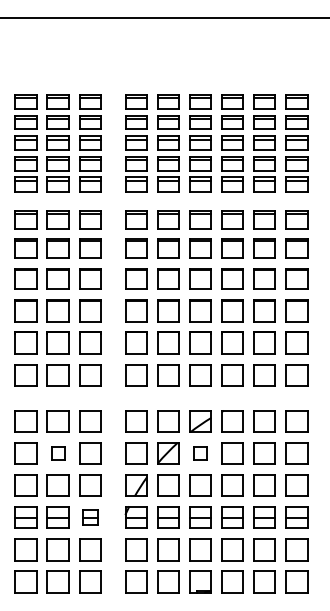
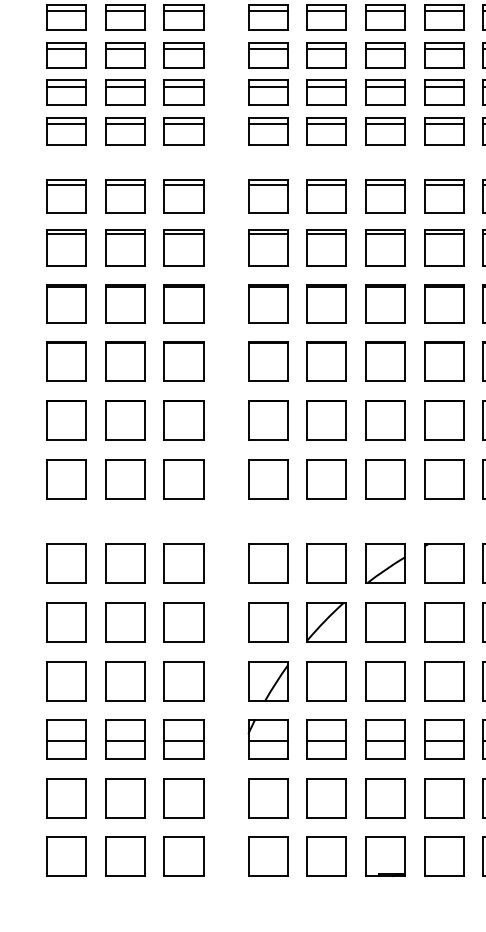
part: (57, 453) -> (124, 622), size x1.67
part: (200, 453) -> (385, 622), size x1.67
part: (90, 517) -> (184, 739), size x1.43

